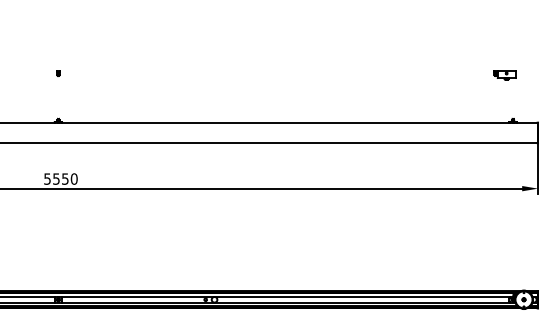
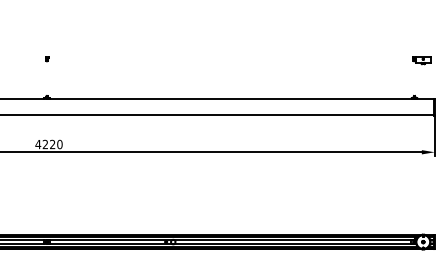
part: (504, 75) -> (421, 60), moved
text: (56, 179) -> (45, 144), 5550 -> 4220

